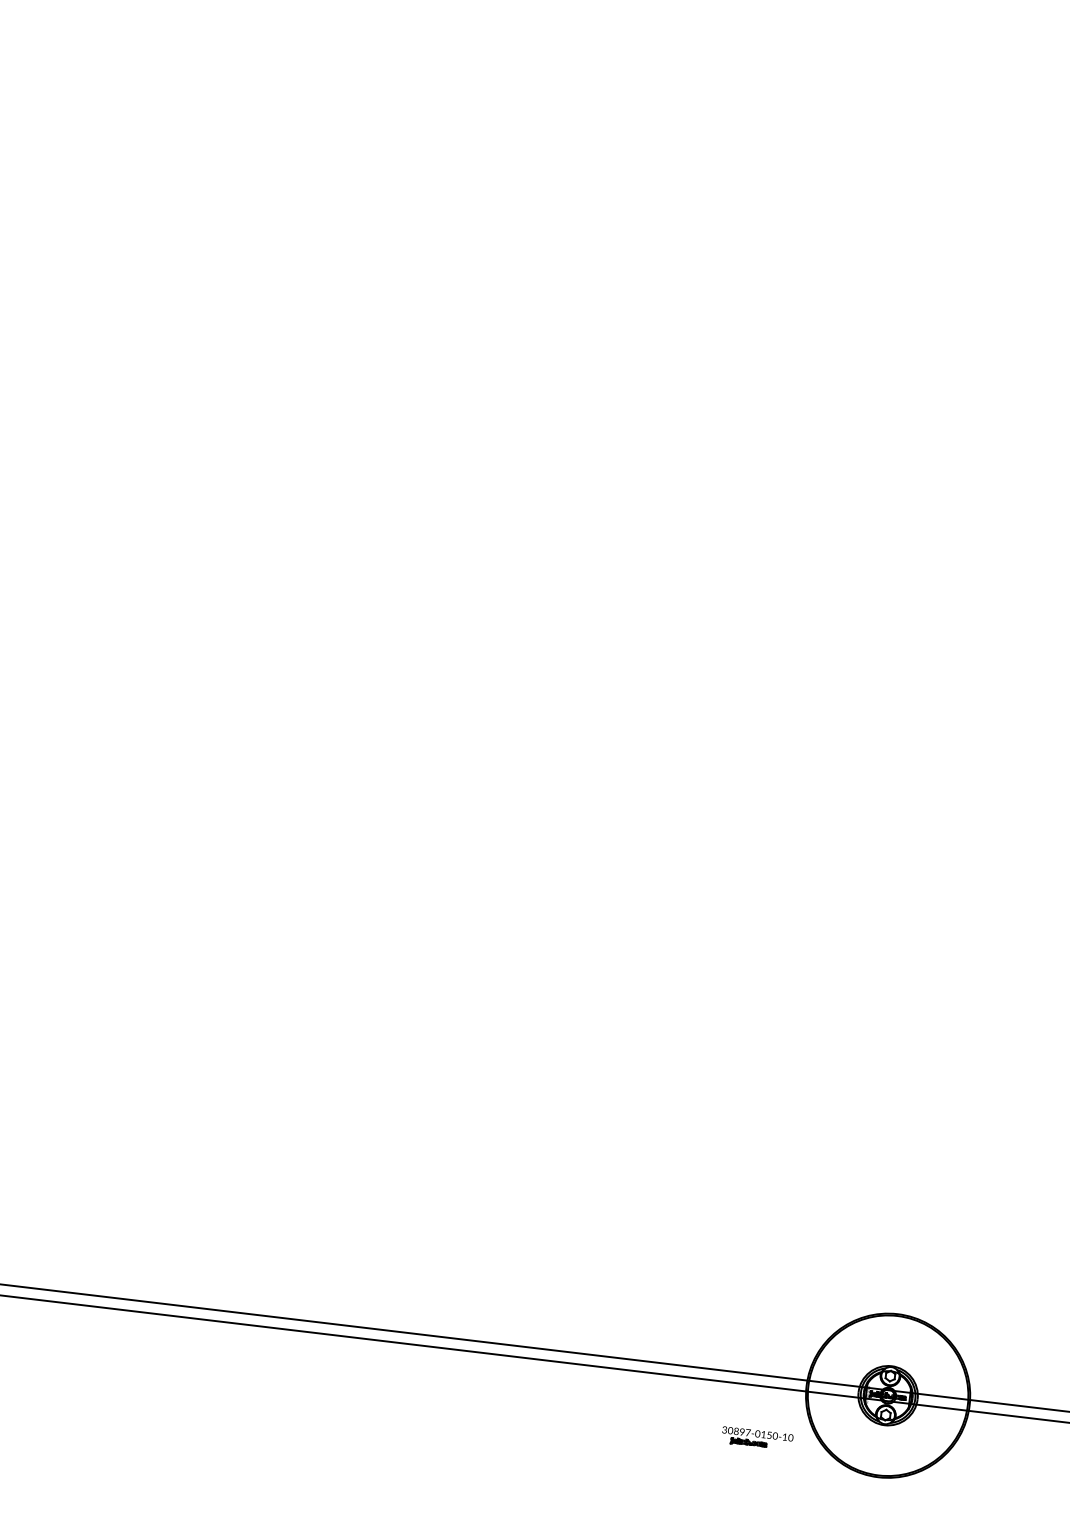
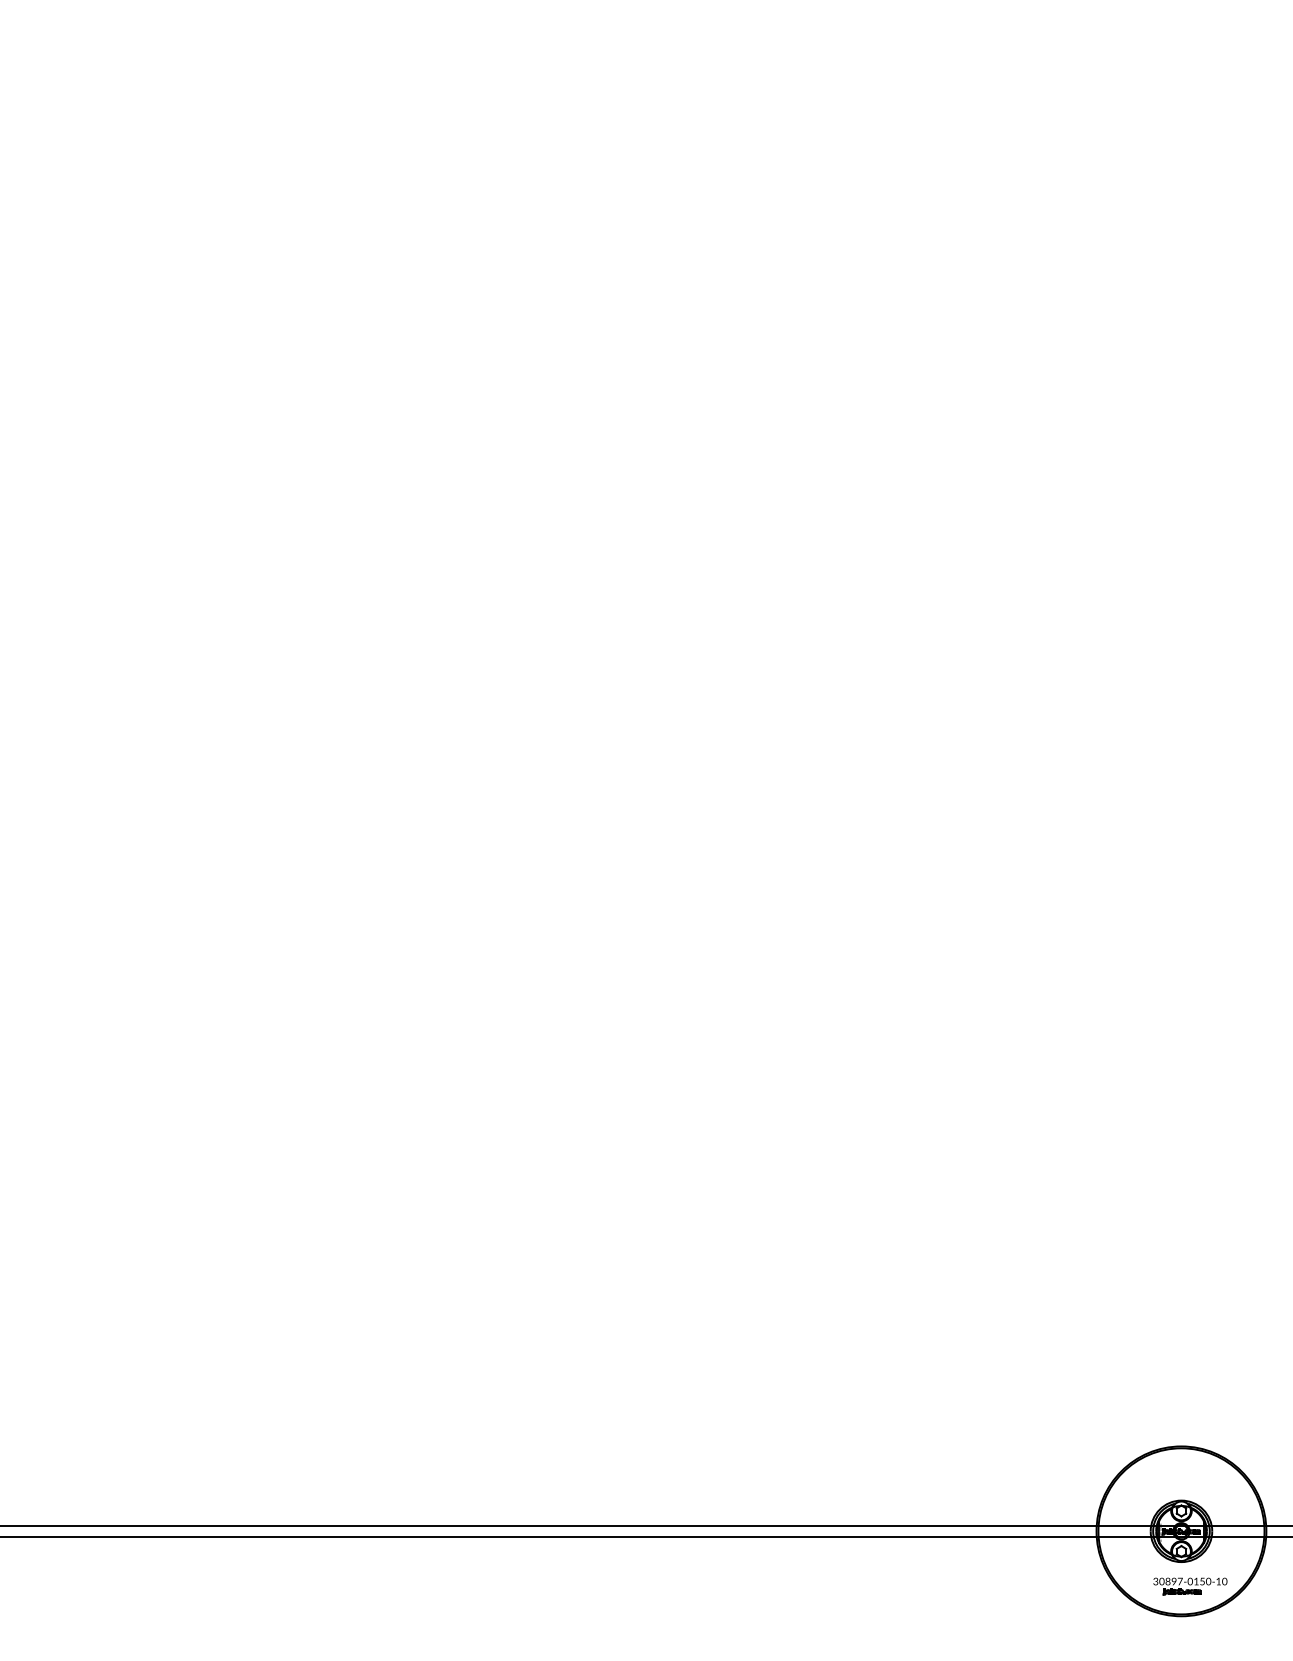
part: (757, 1438) -> (1190, 1586), moved

